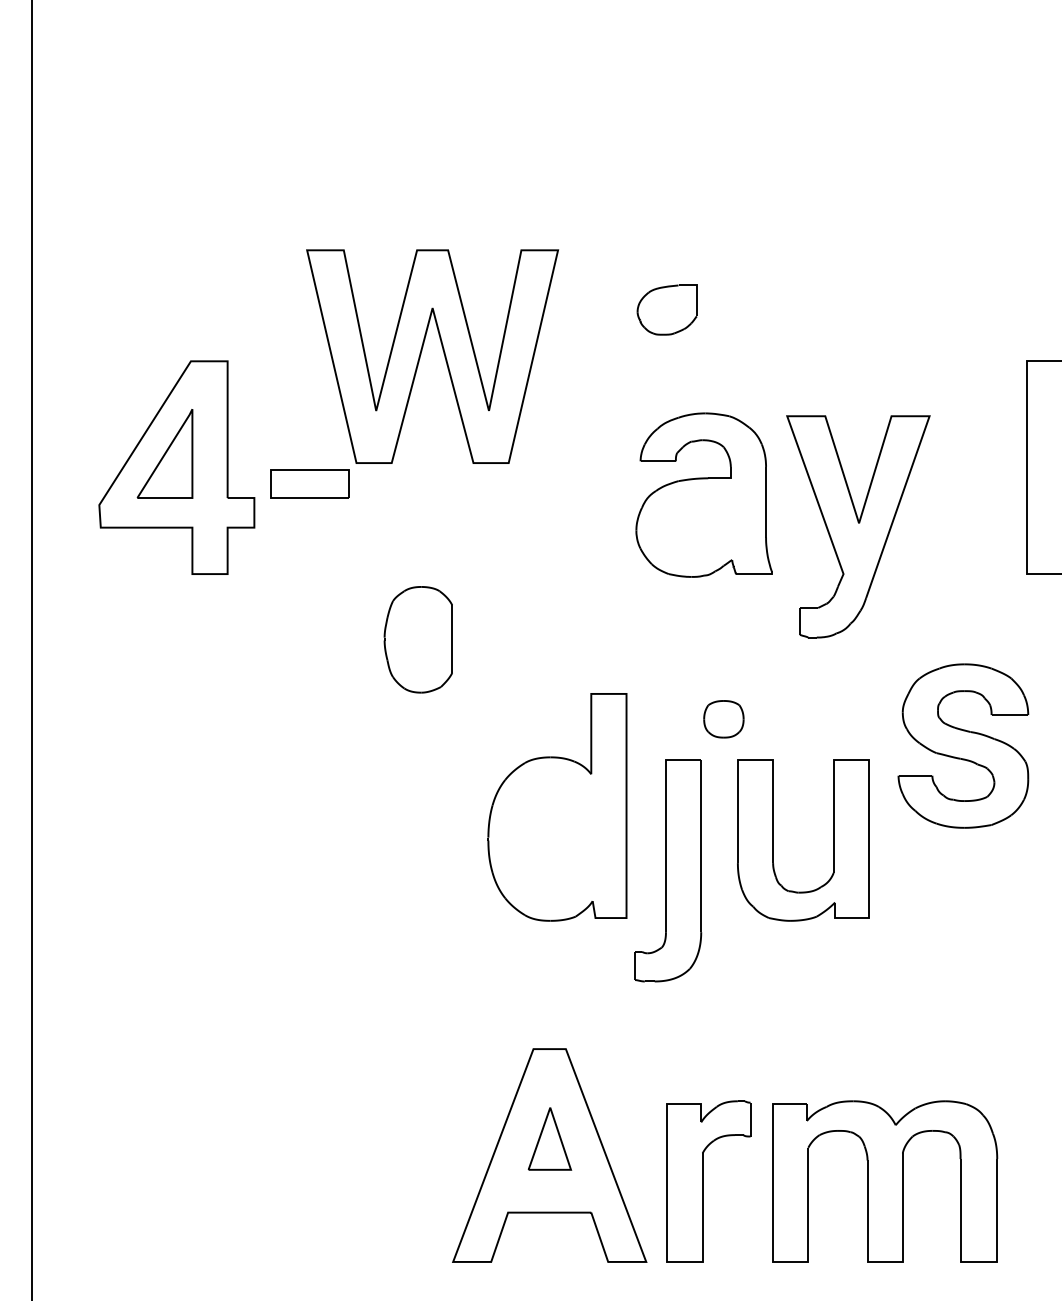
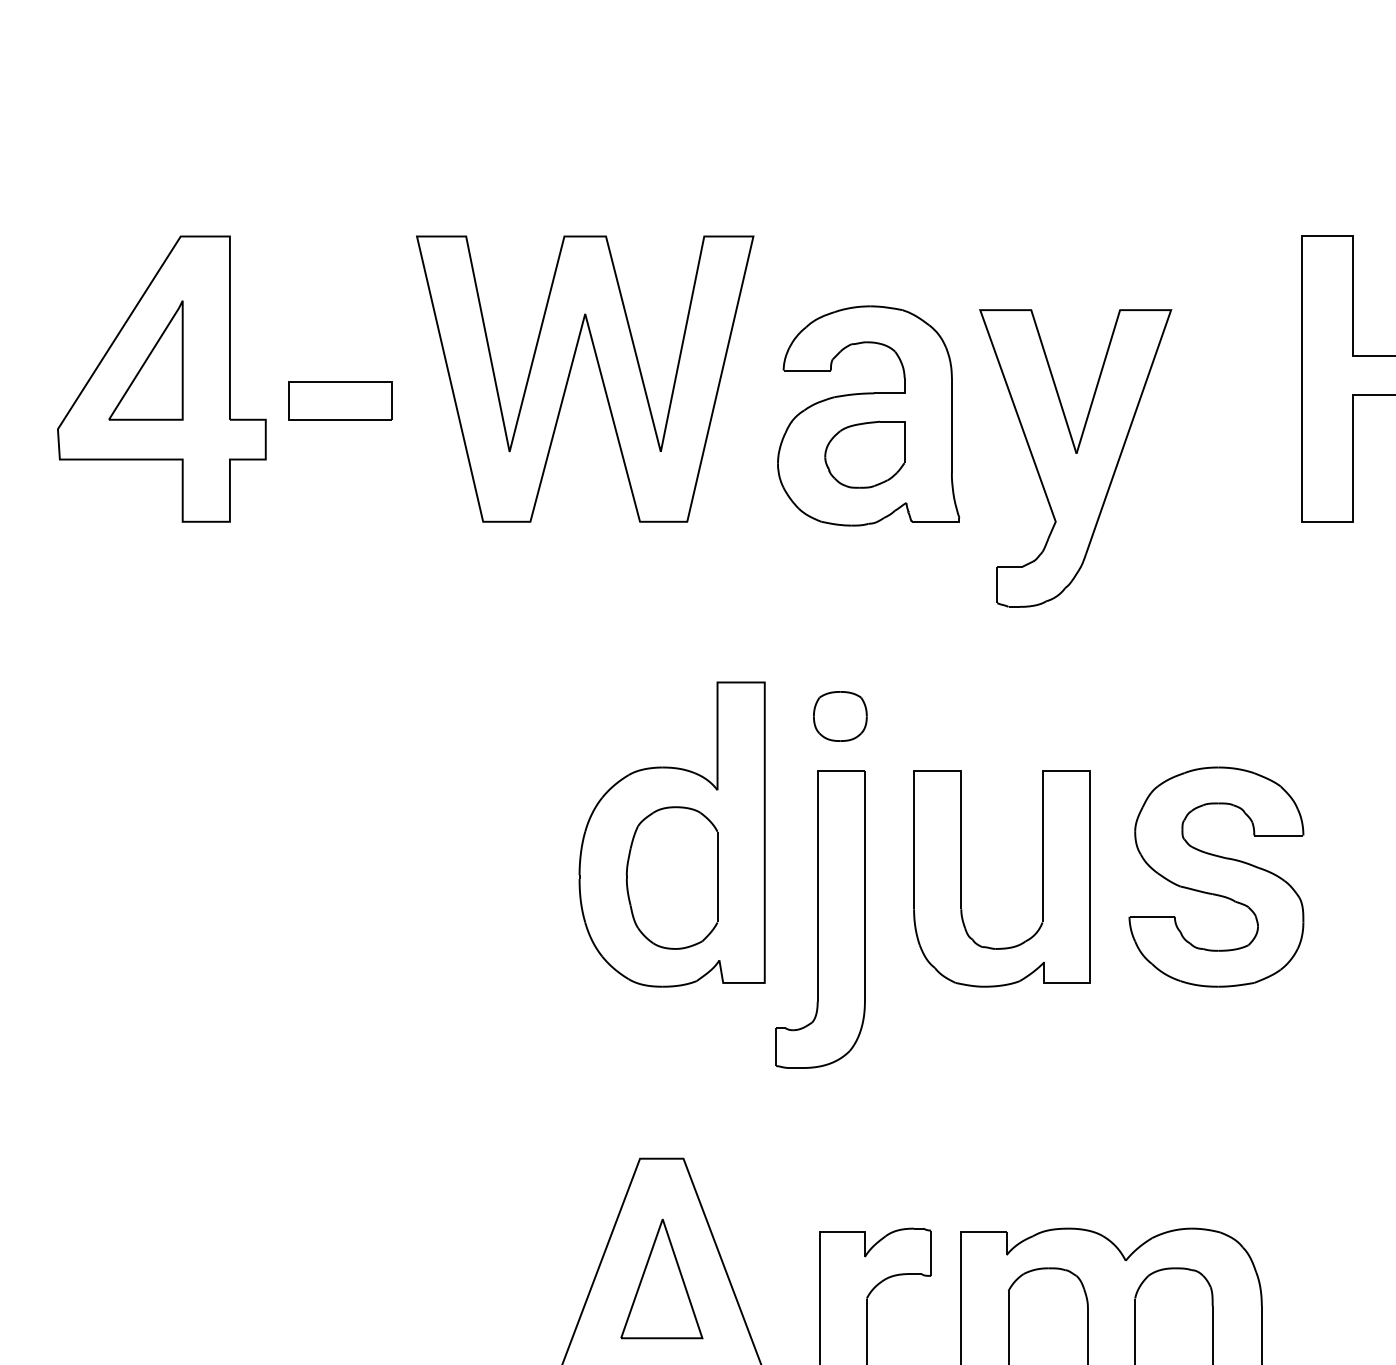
part: (666, 309) -> (863, 453), moved
part: (422, 351) -> (571, 372), moved
part: (417, 639) -> (670, 877), moved
part: (723, 719) -> (839, 716), moved
part: (963, 745) -> (1216, 876), moved
part: (549, 1138) -> (661, 1278), size x1.43

